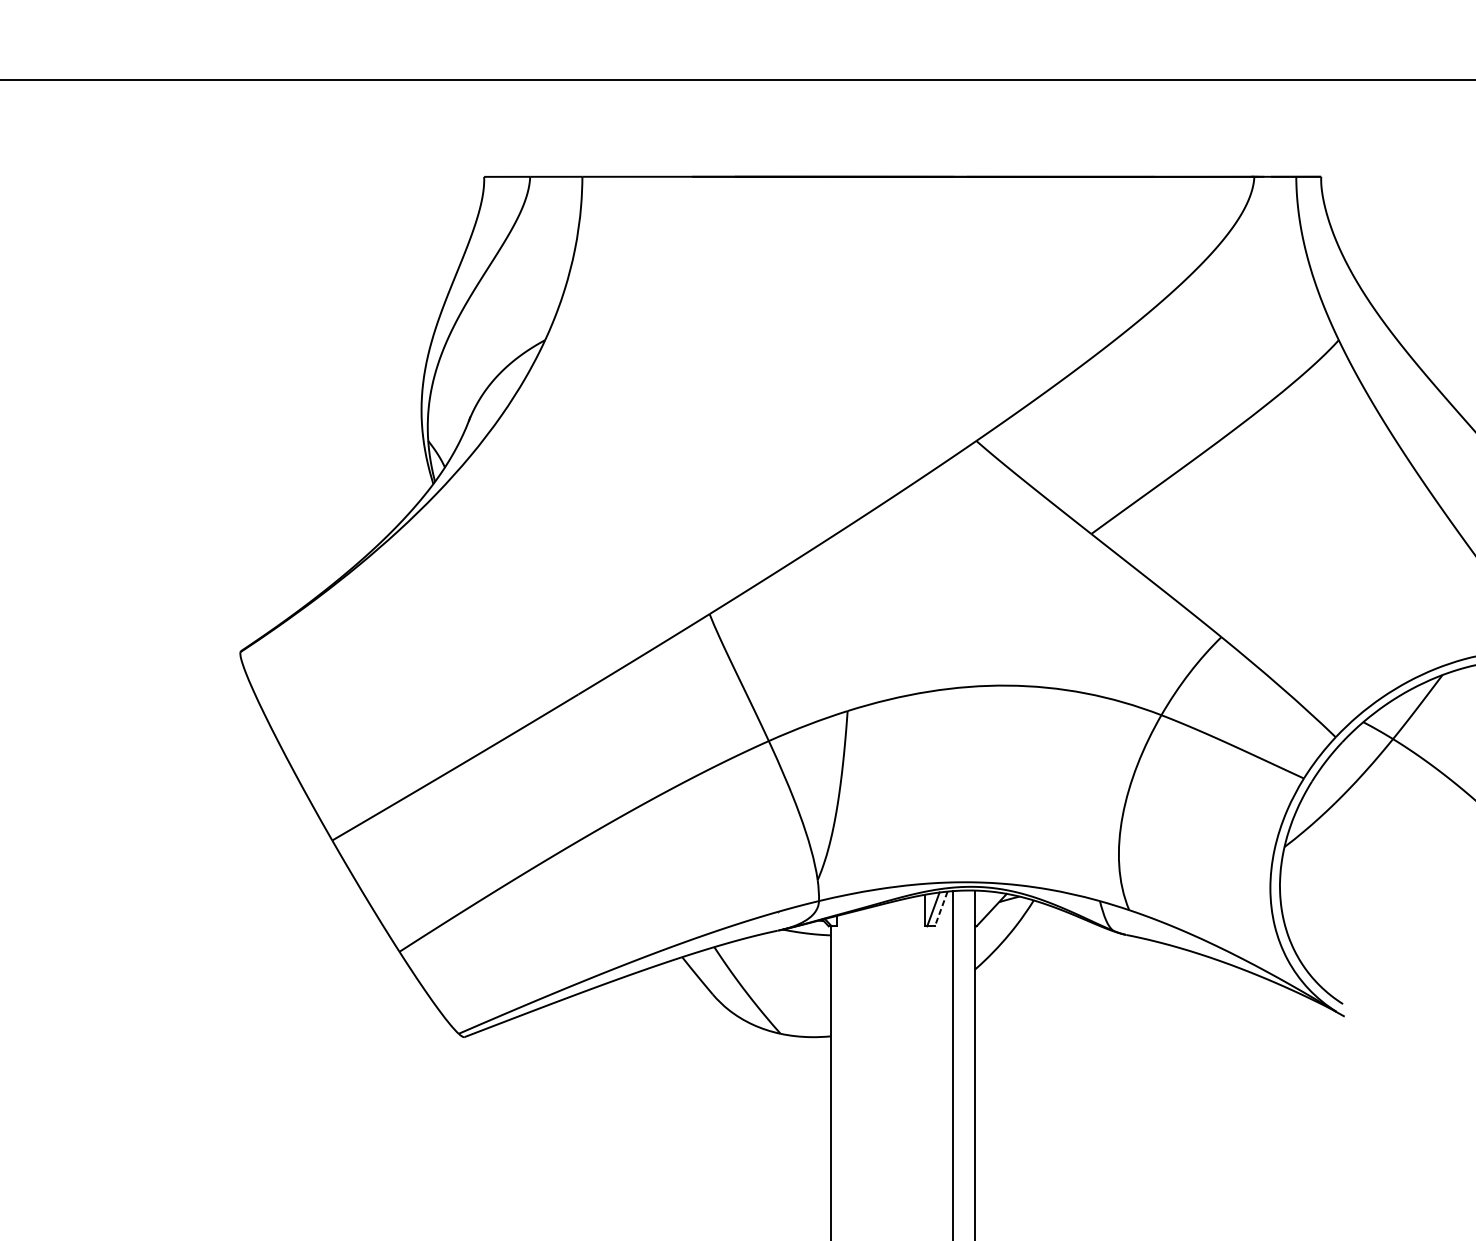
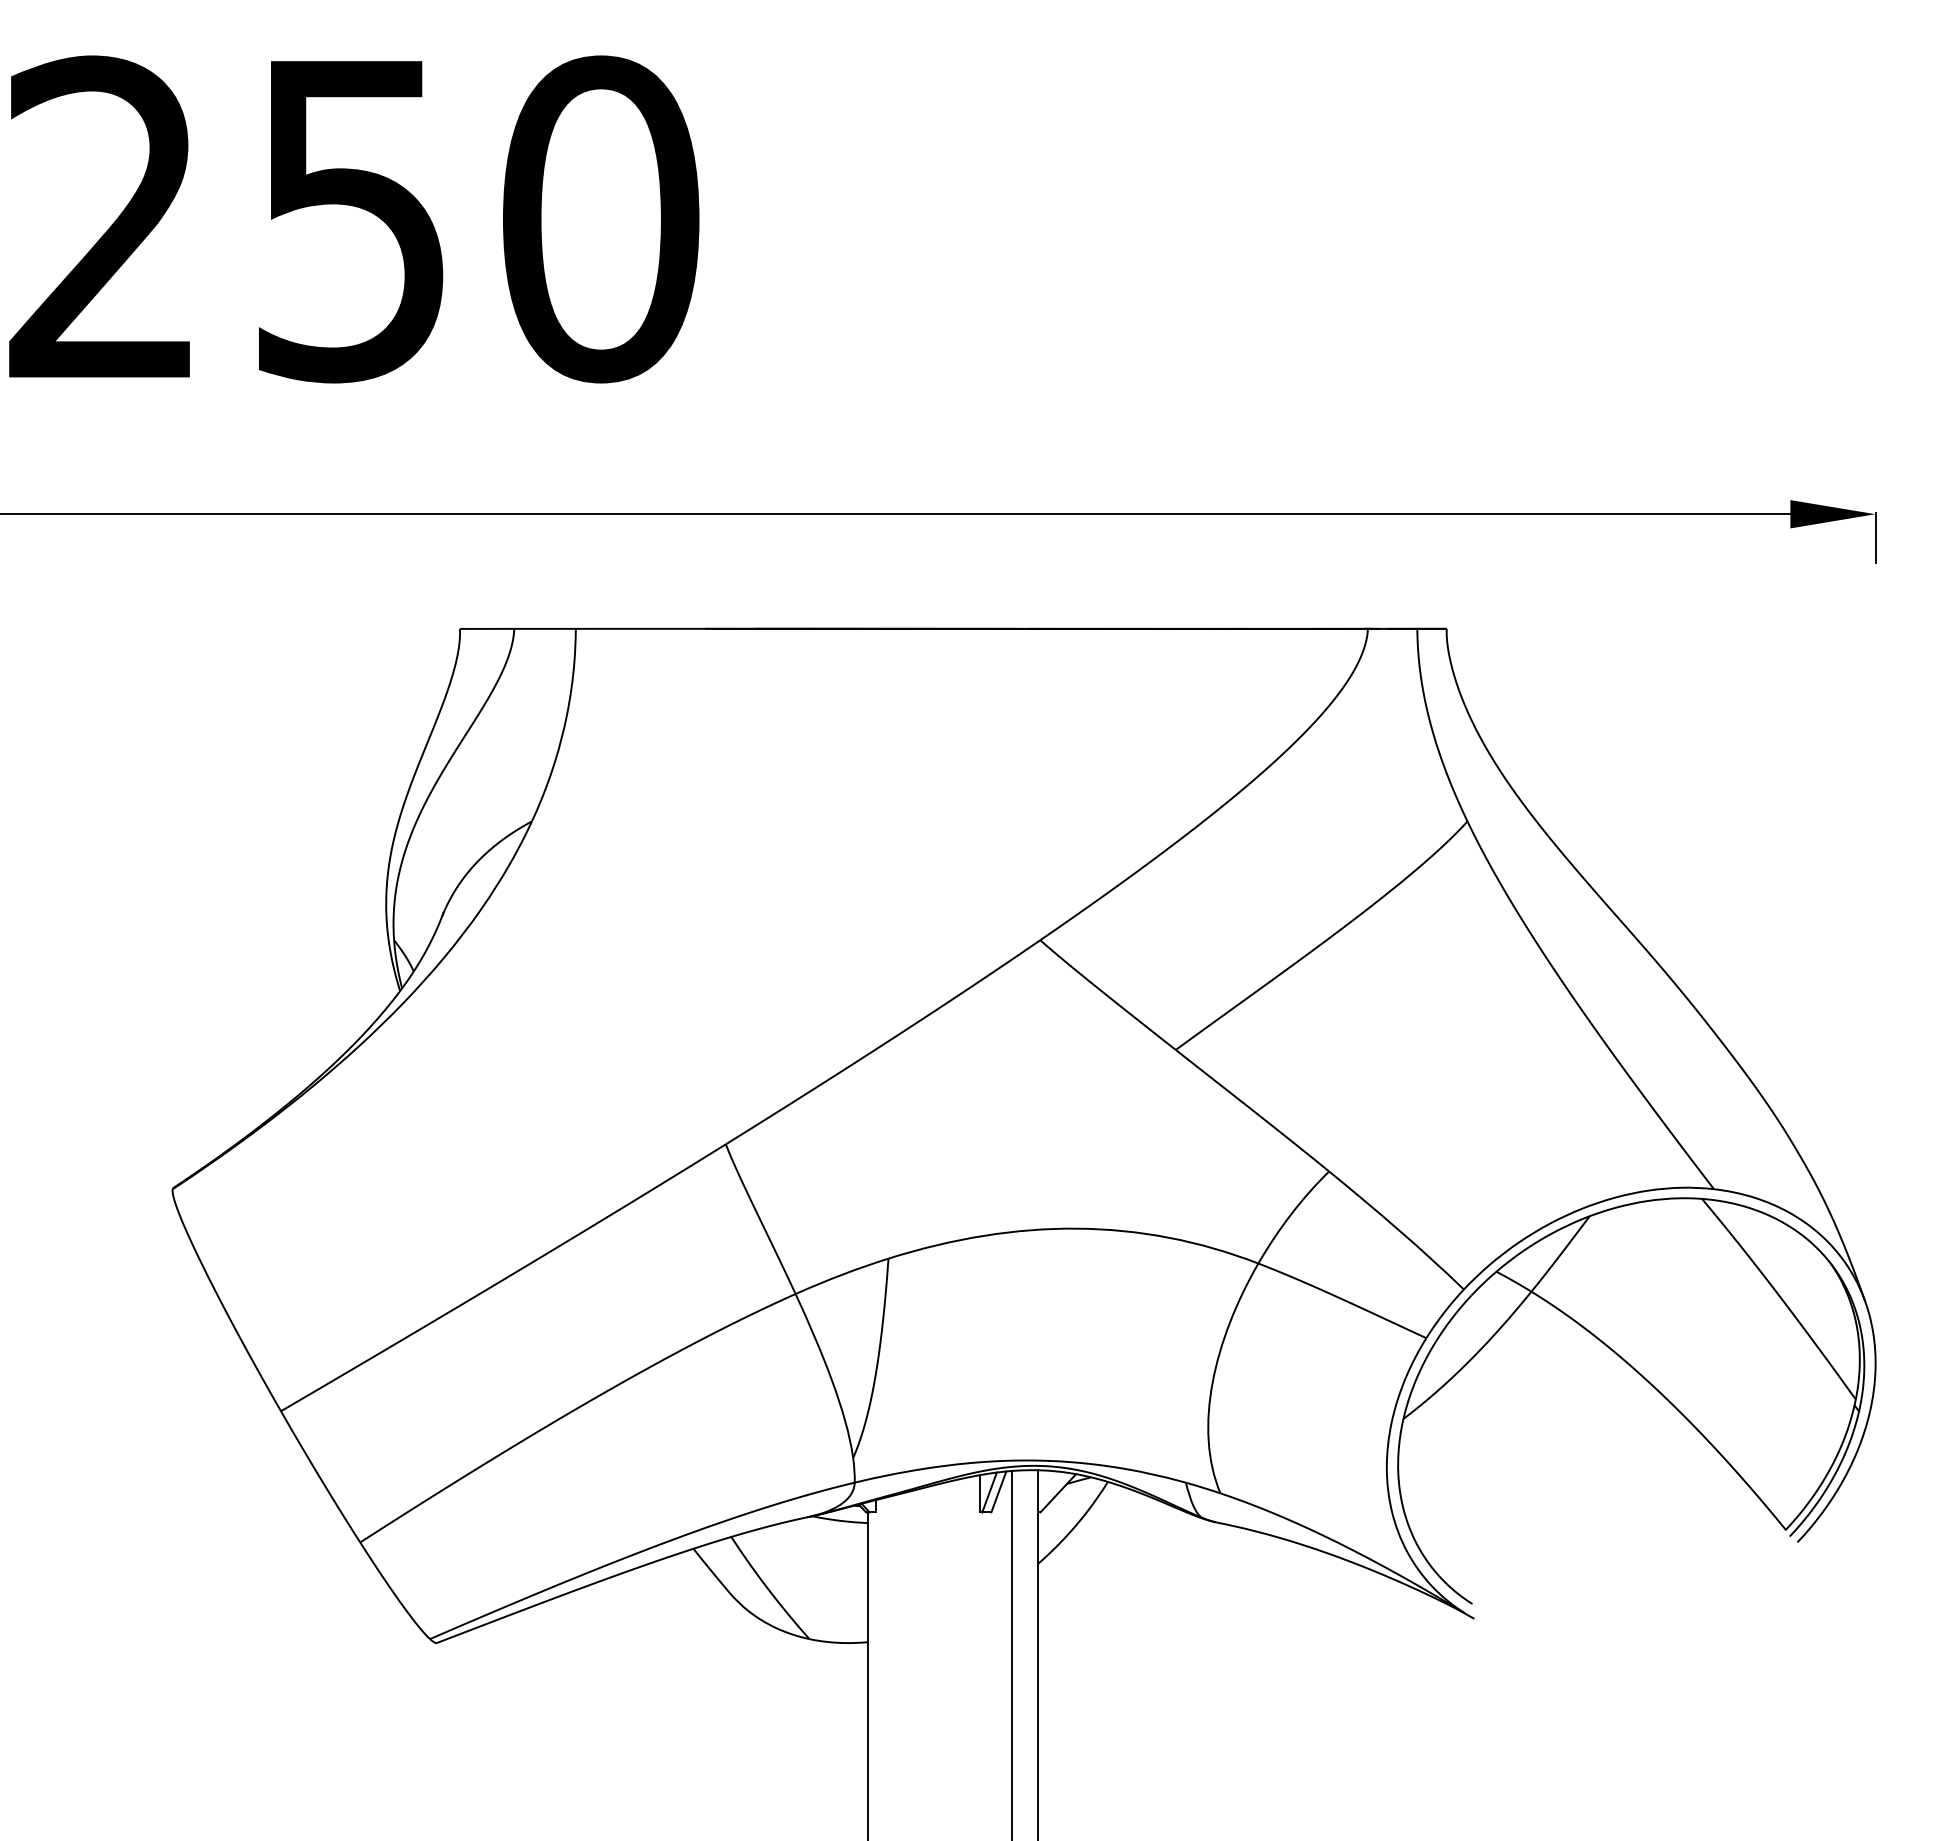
line: (940, 908) -> (998, 1491), dashed -> solid

